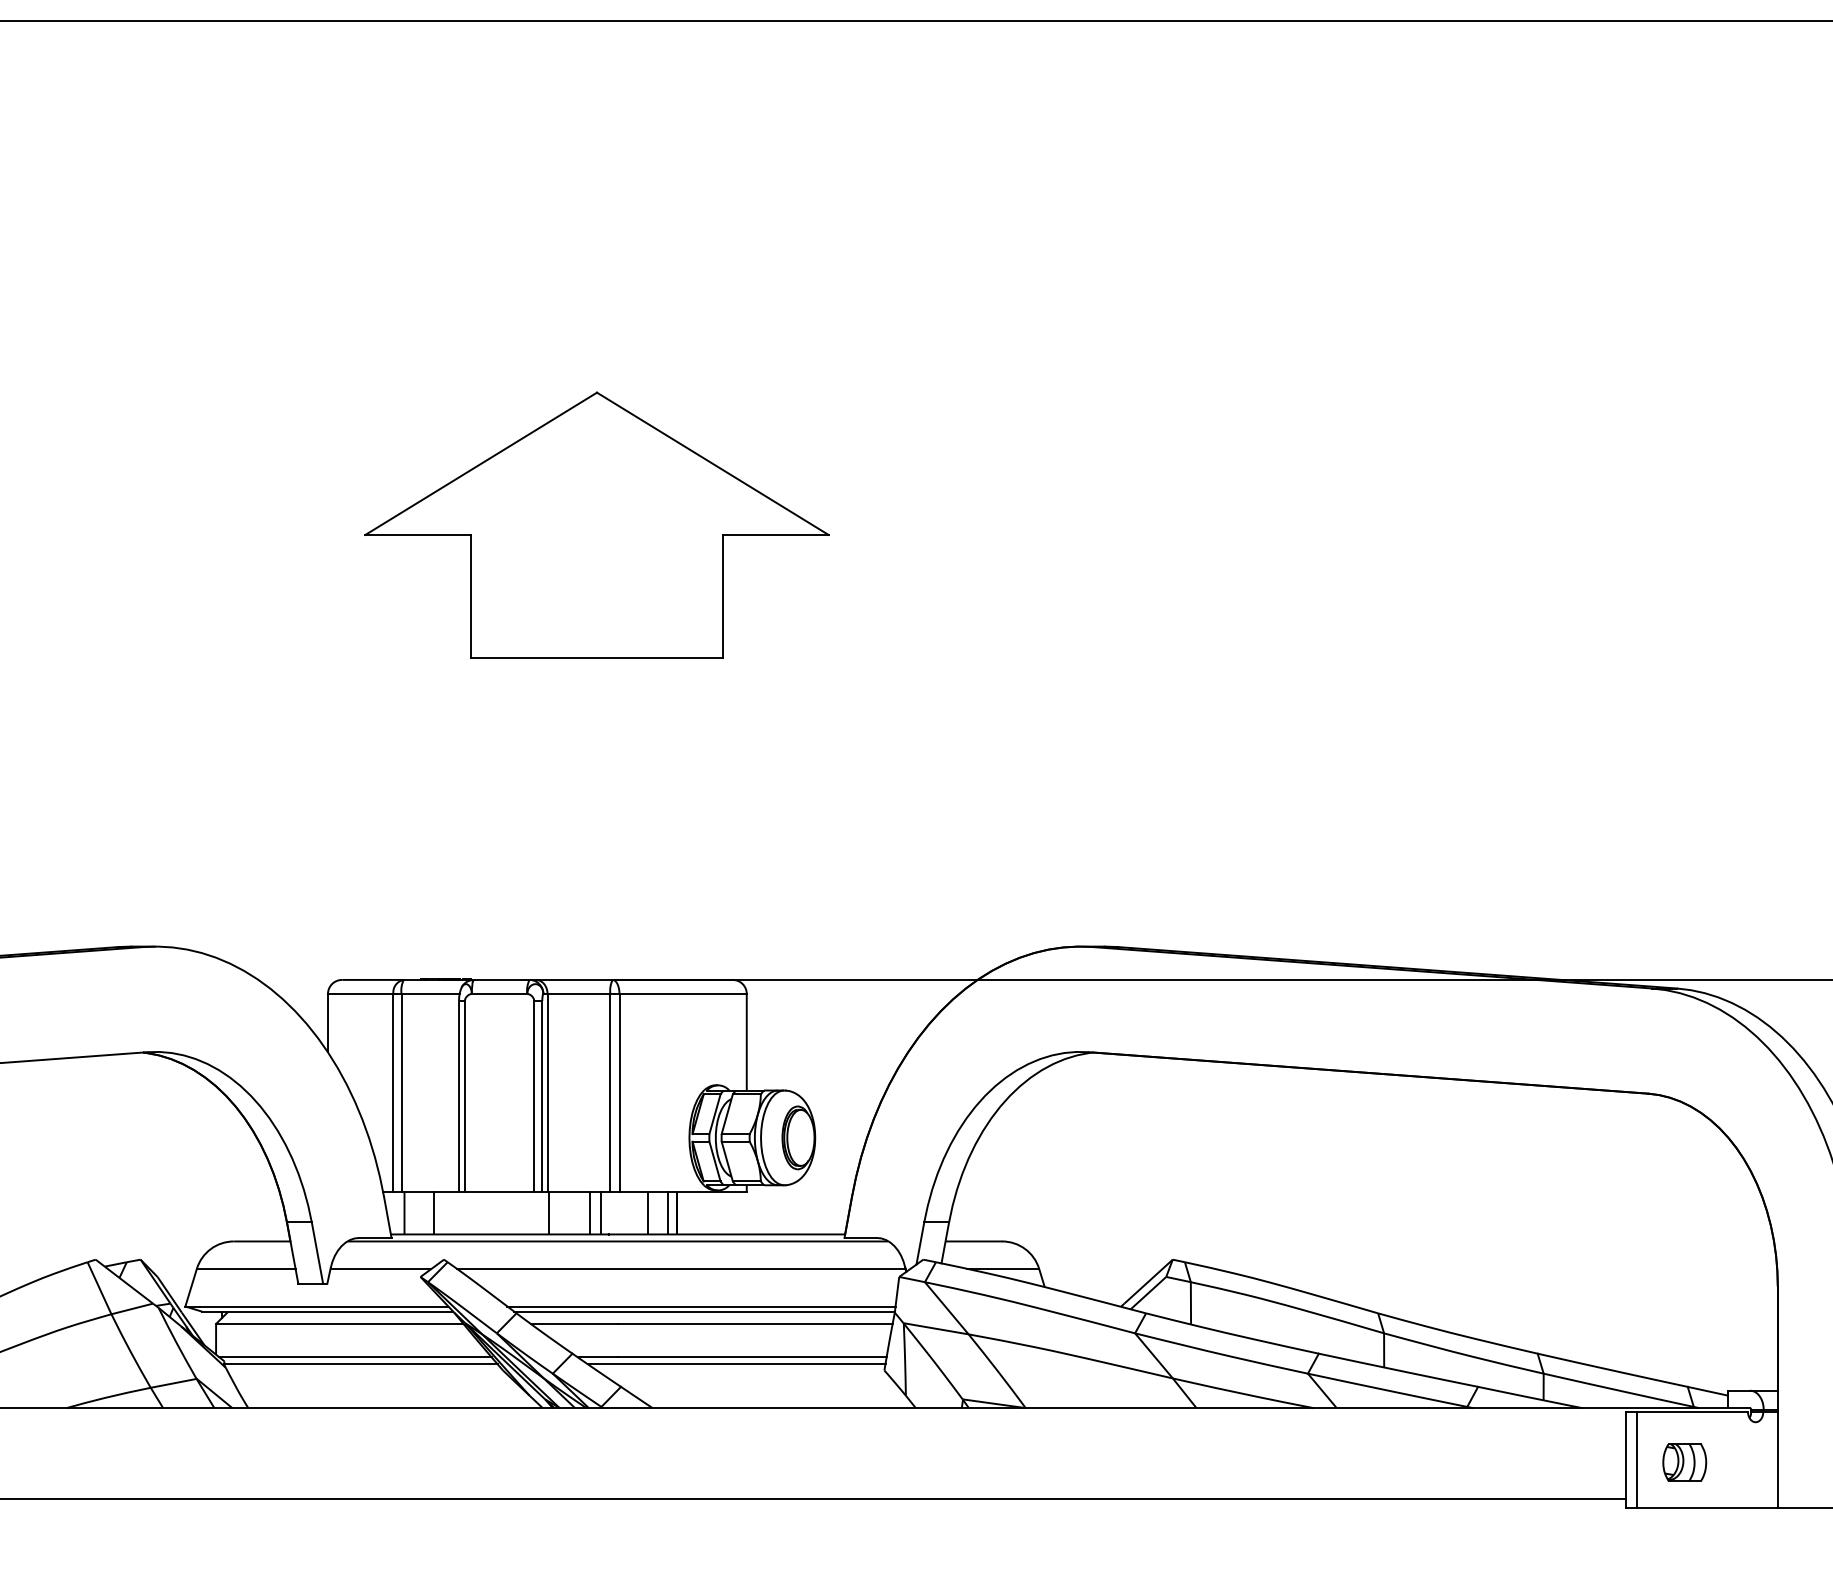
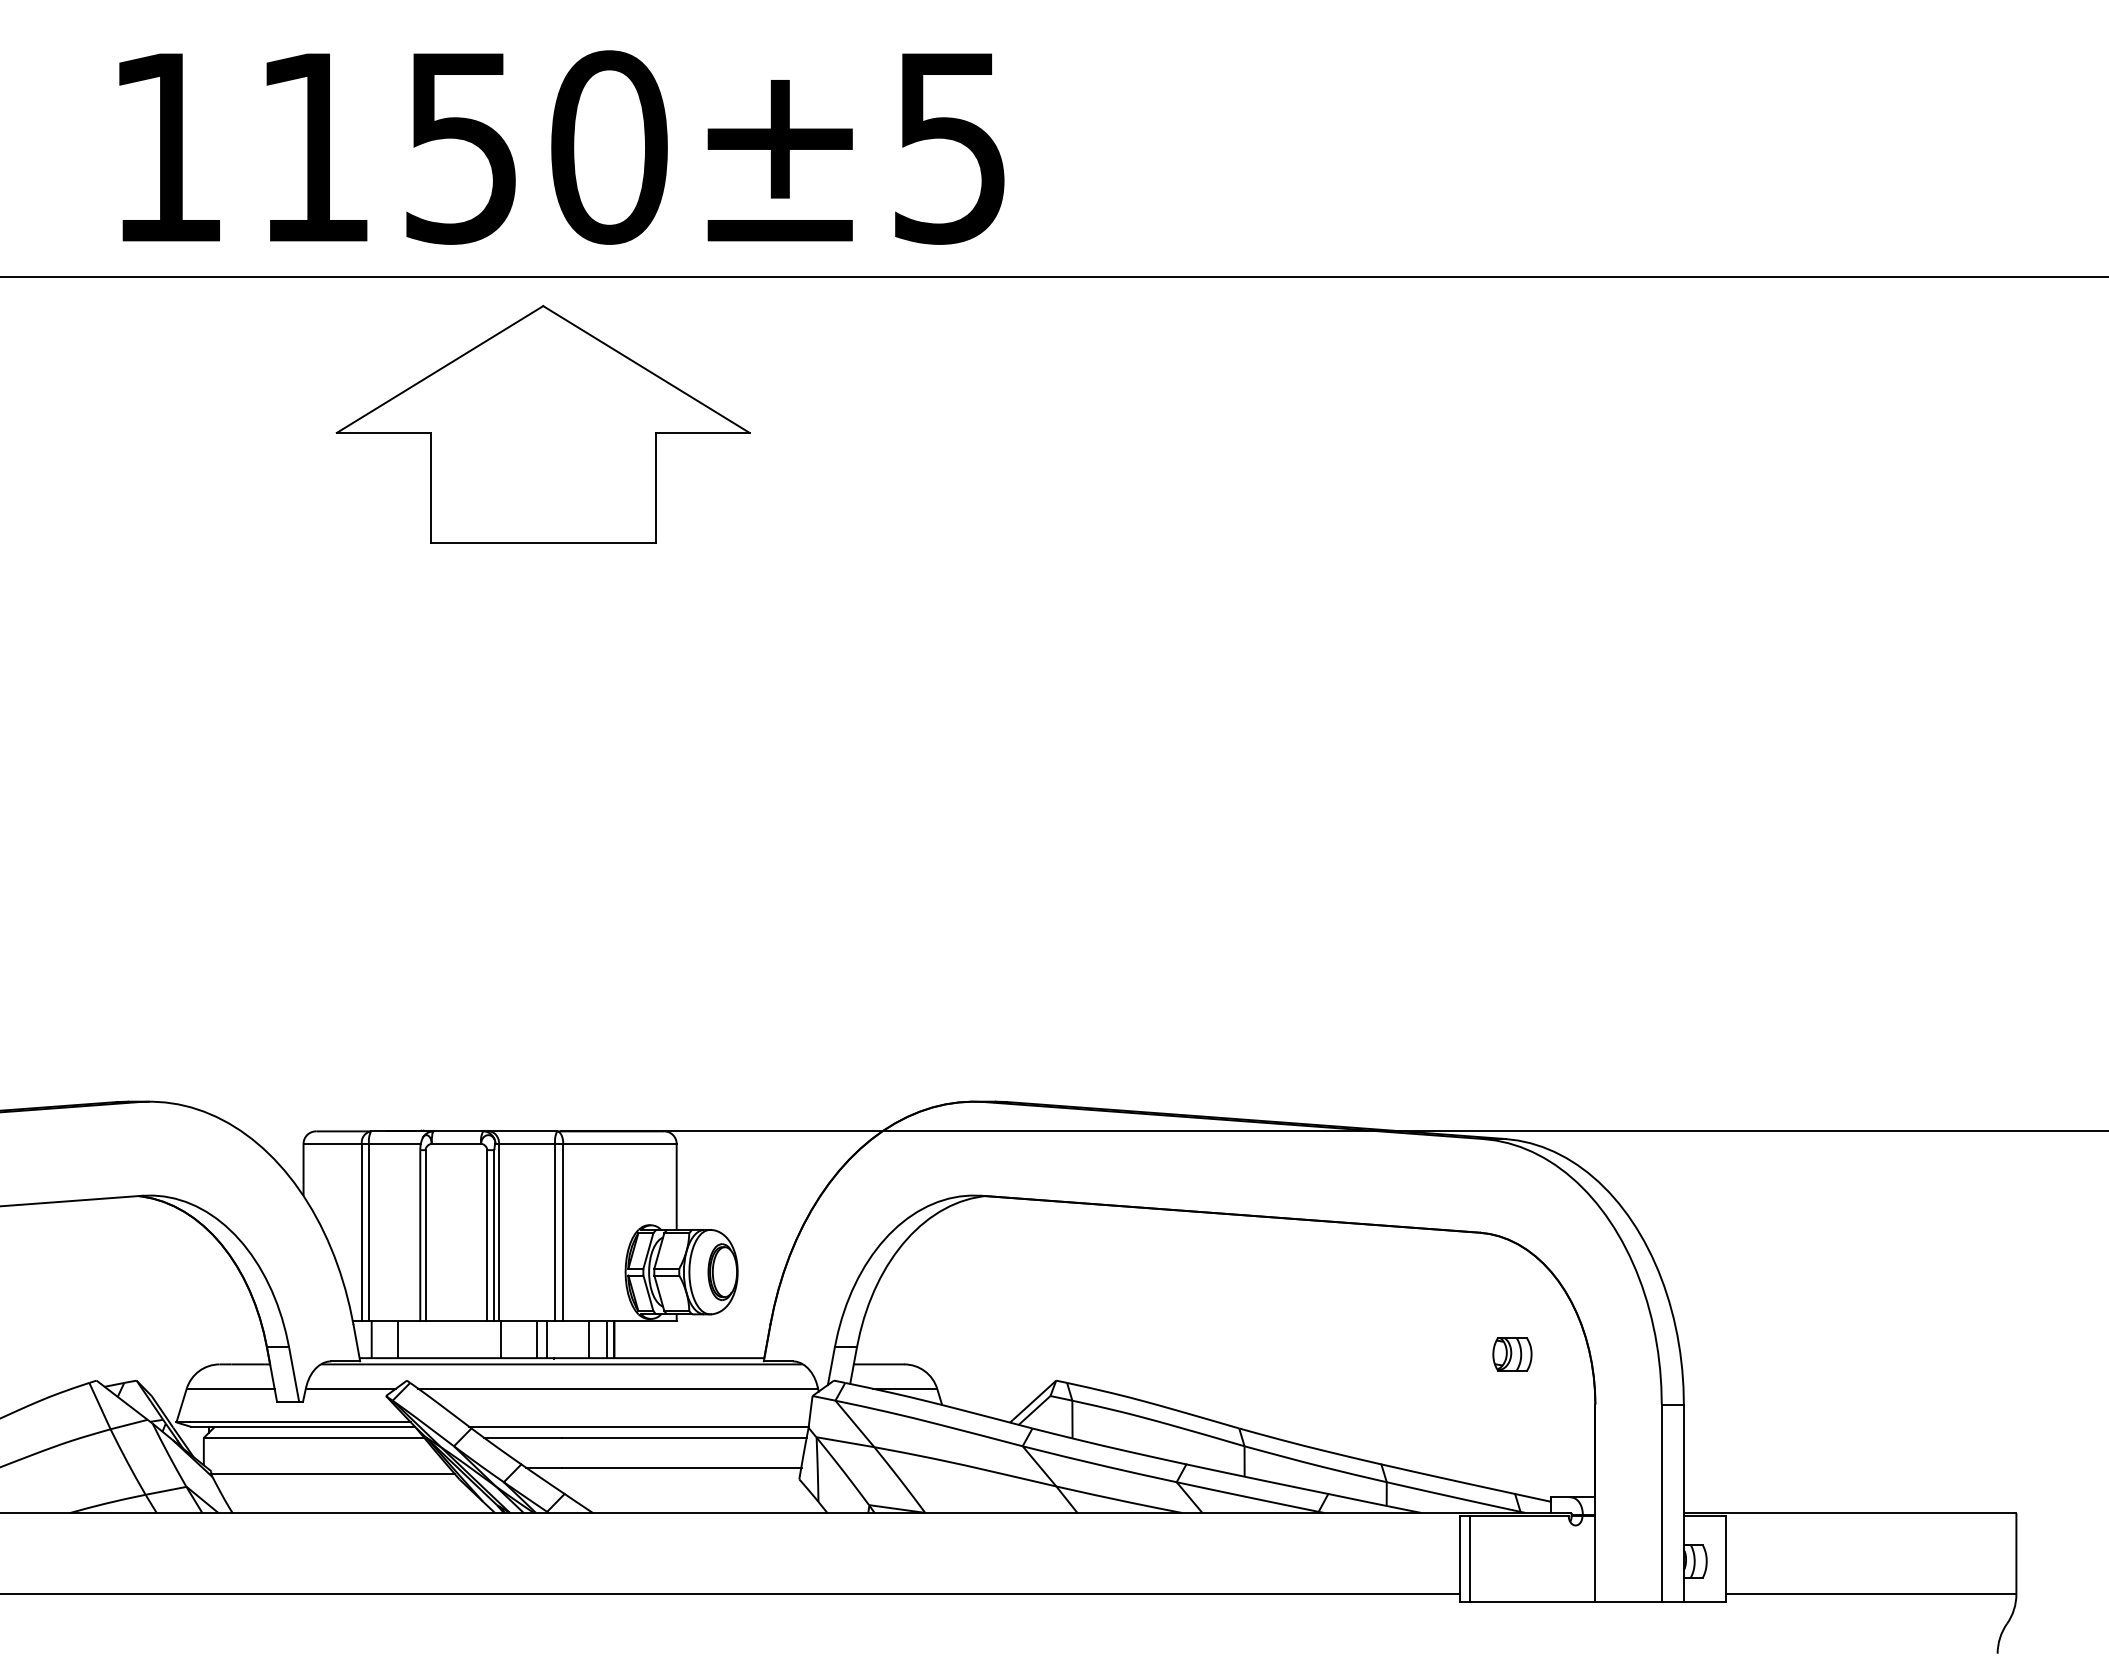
part: (596, 525) -> (542, 424), moved
line: (701, 1306) -> (636, 1422), removed
line: (354, 1357) -> (327, 1467), removed
line: (736, 1363) -> (667, 1473), removed
part: (1684, 1462) -> (1512, 1354), moved

